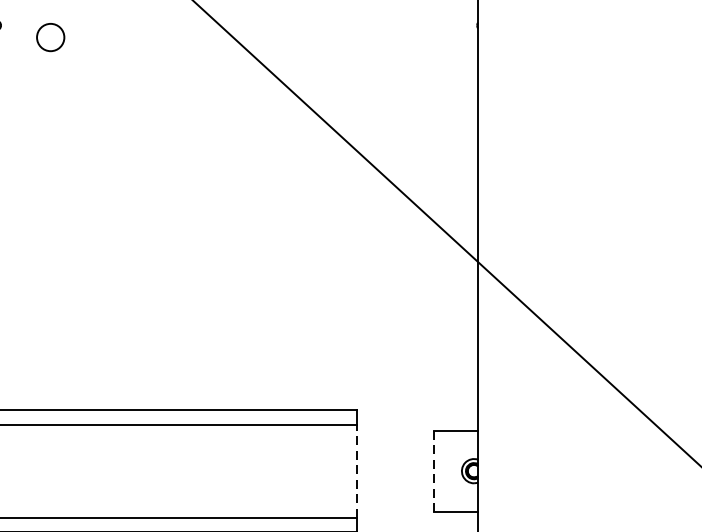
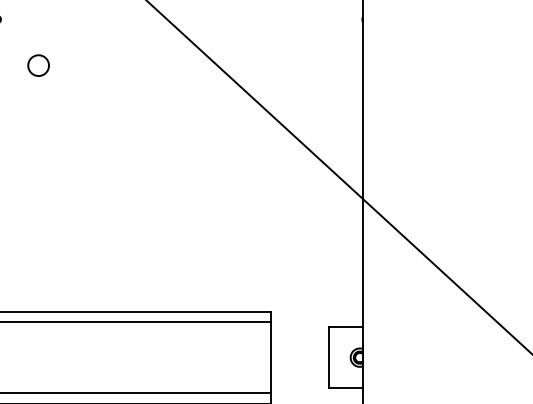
circle: (50, 37) -> (38, 65), moved
line: (356, 470) -> (270, 357), dashed -> solid
line: (434, 470) -> (329, 357), dashed -> solid

